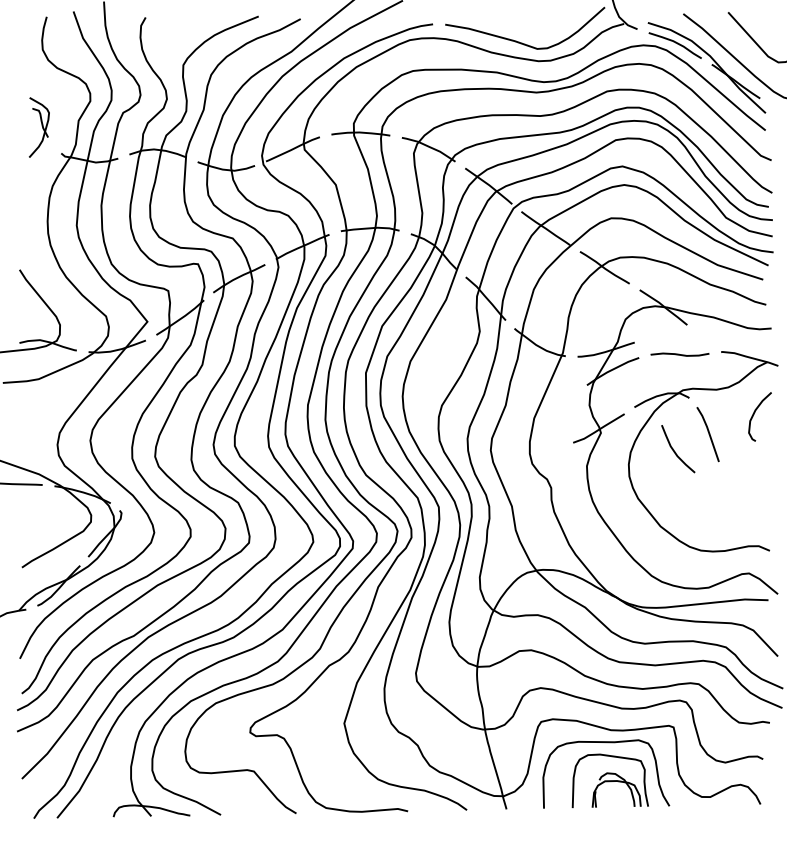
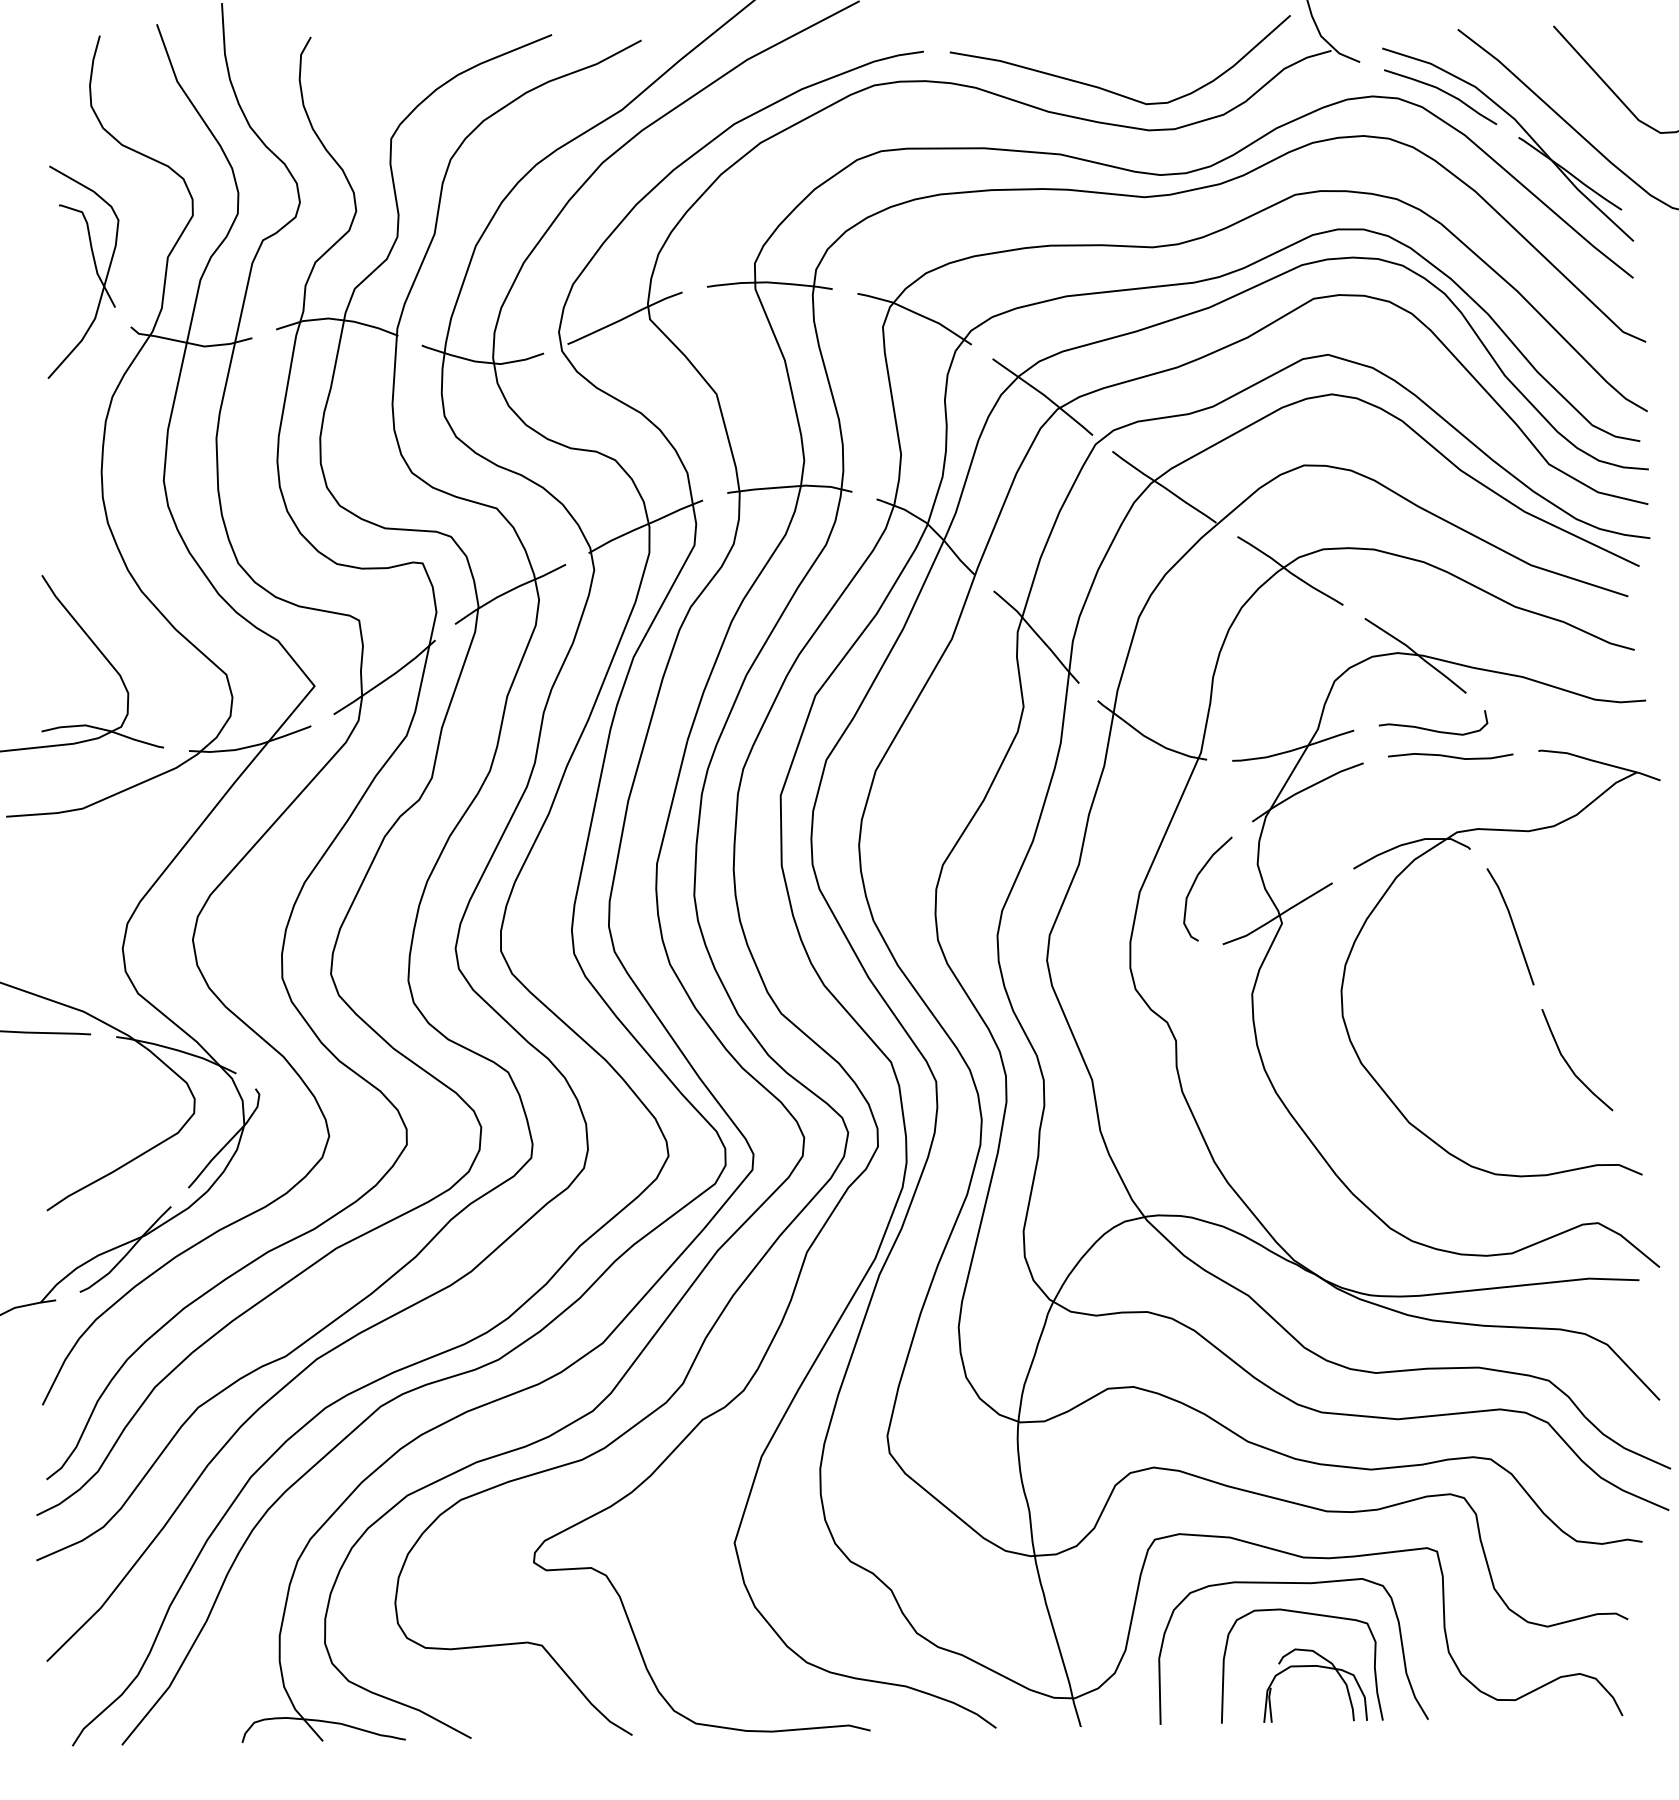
part: (39, 127) -> (84, 271), size x1.67
curve: (672, 341) -> (1434, 728), added
curve: (754, 414) -> (1195, 884), moved
curve: (675, 451) -> (1571, 1065), moved

